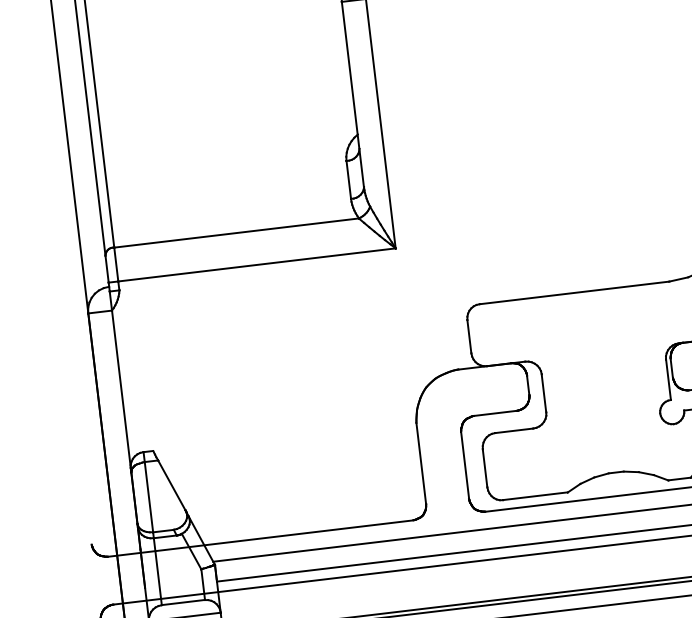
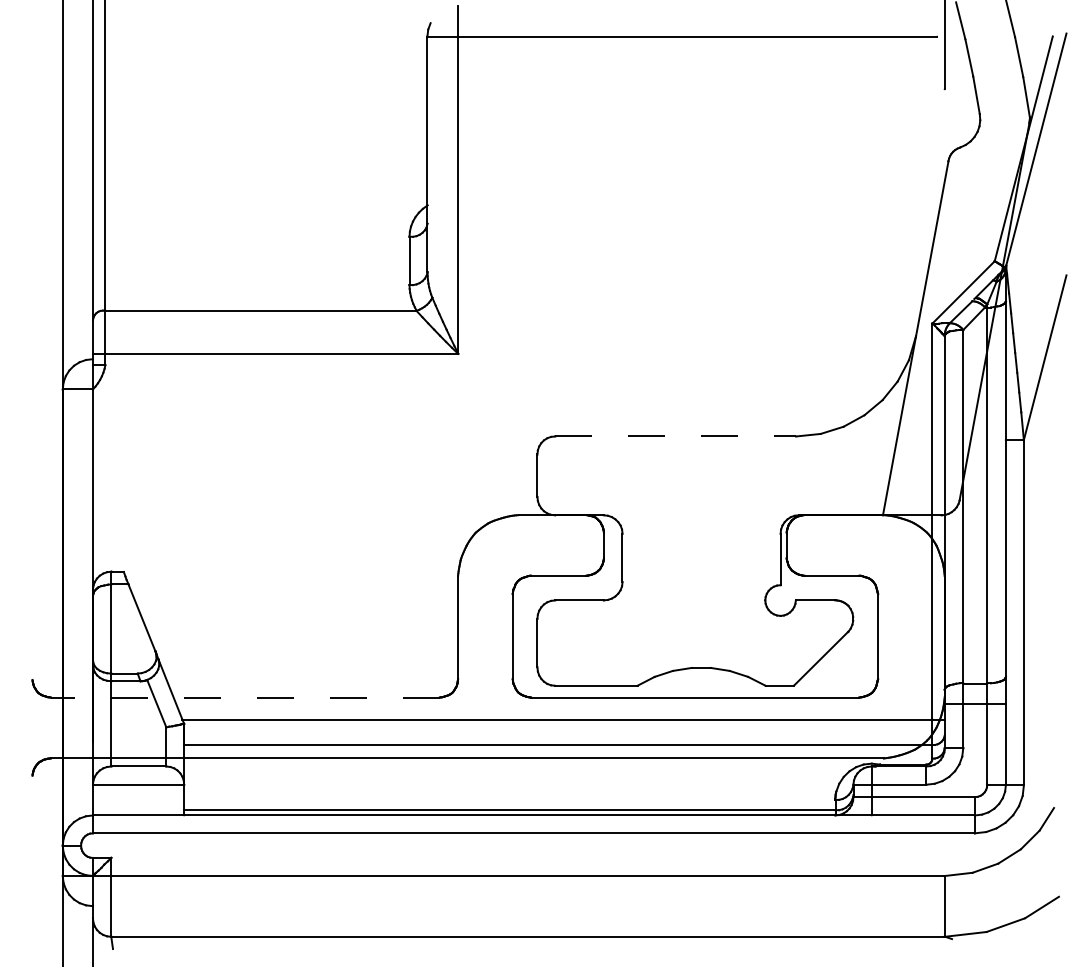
line: (574, 292) -> (675, 436), solid -> dashed
line: (259, 538) -> (244, 697), solid -> dashed

